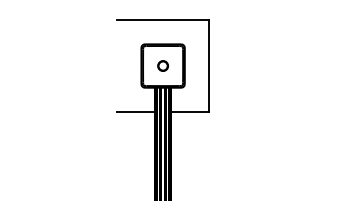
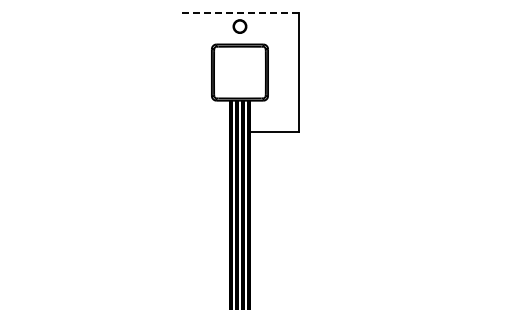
line: (162, 20) -> (239, 13), solid -> dashed
circle: (162, 65) -> (239, 26), moved
line: (135, 111) -> (204, 131), removed

